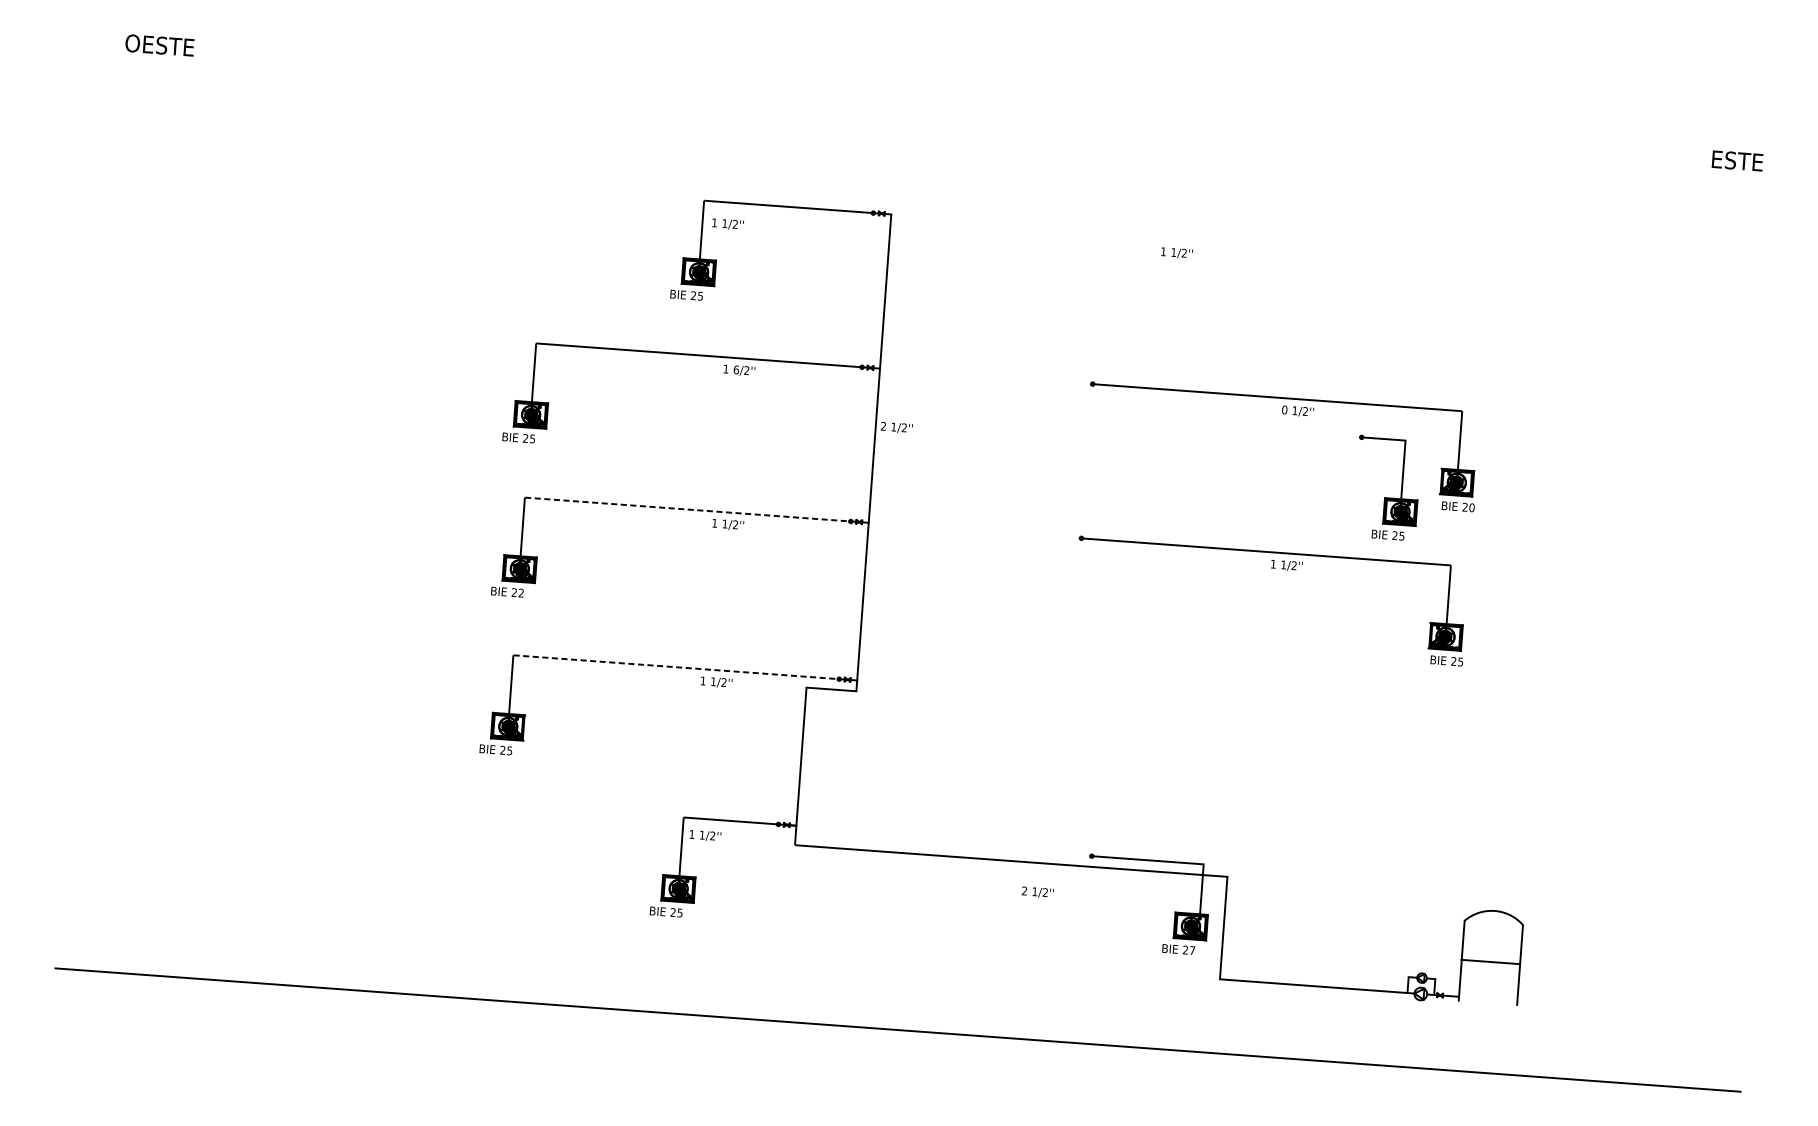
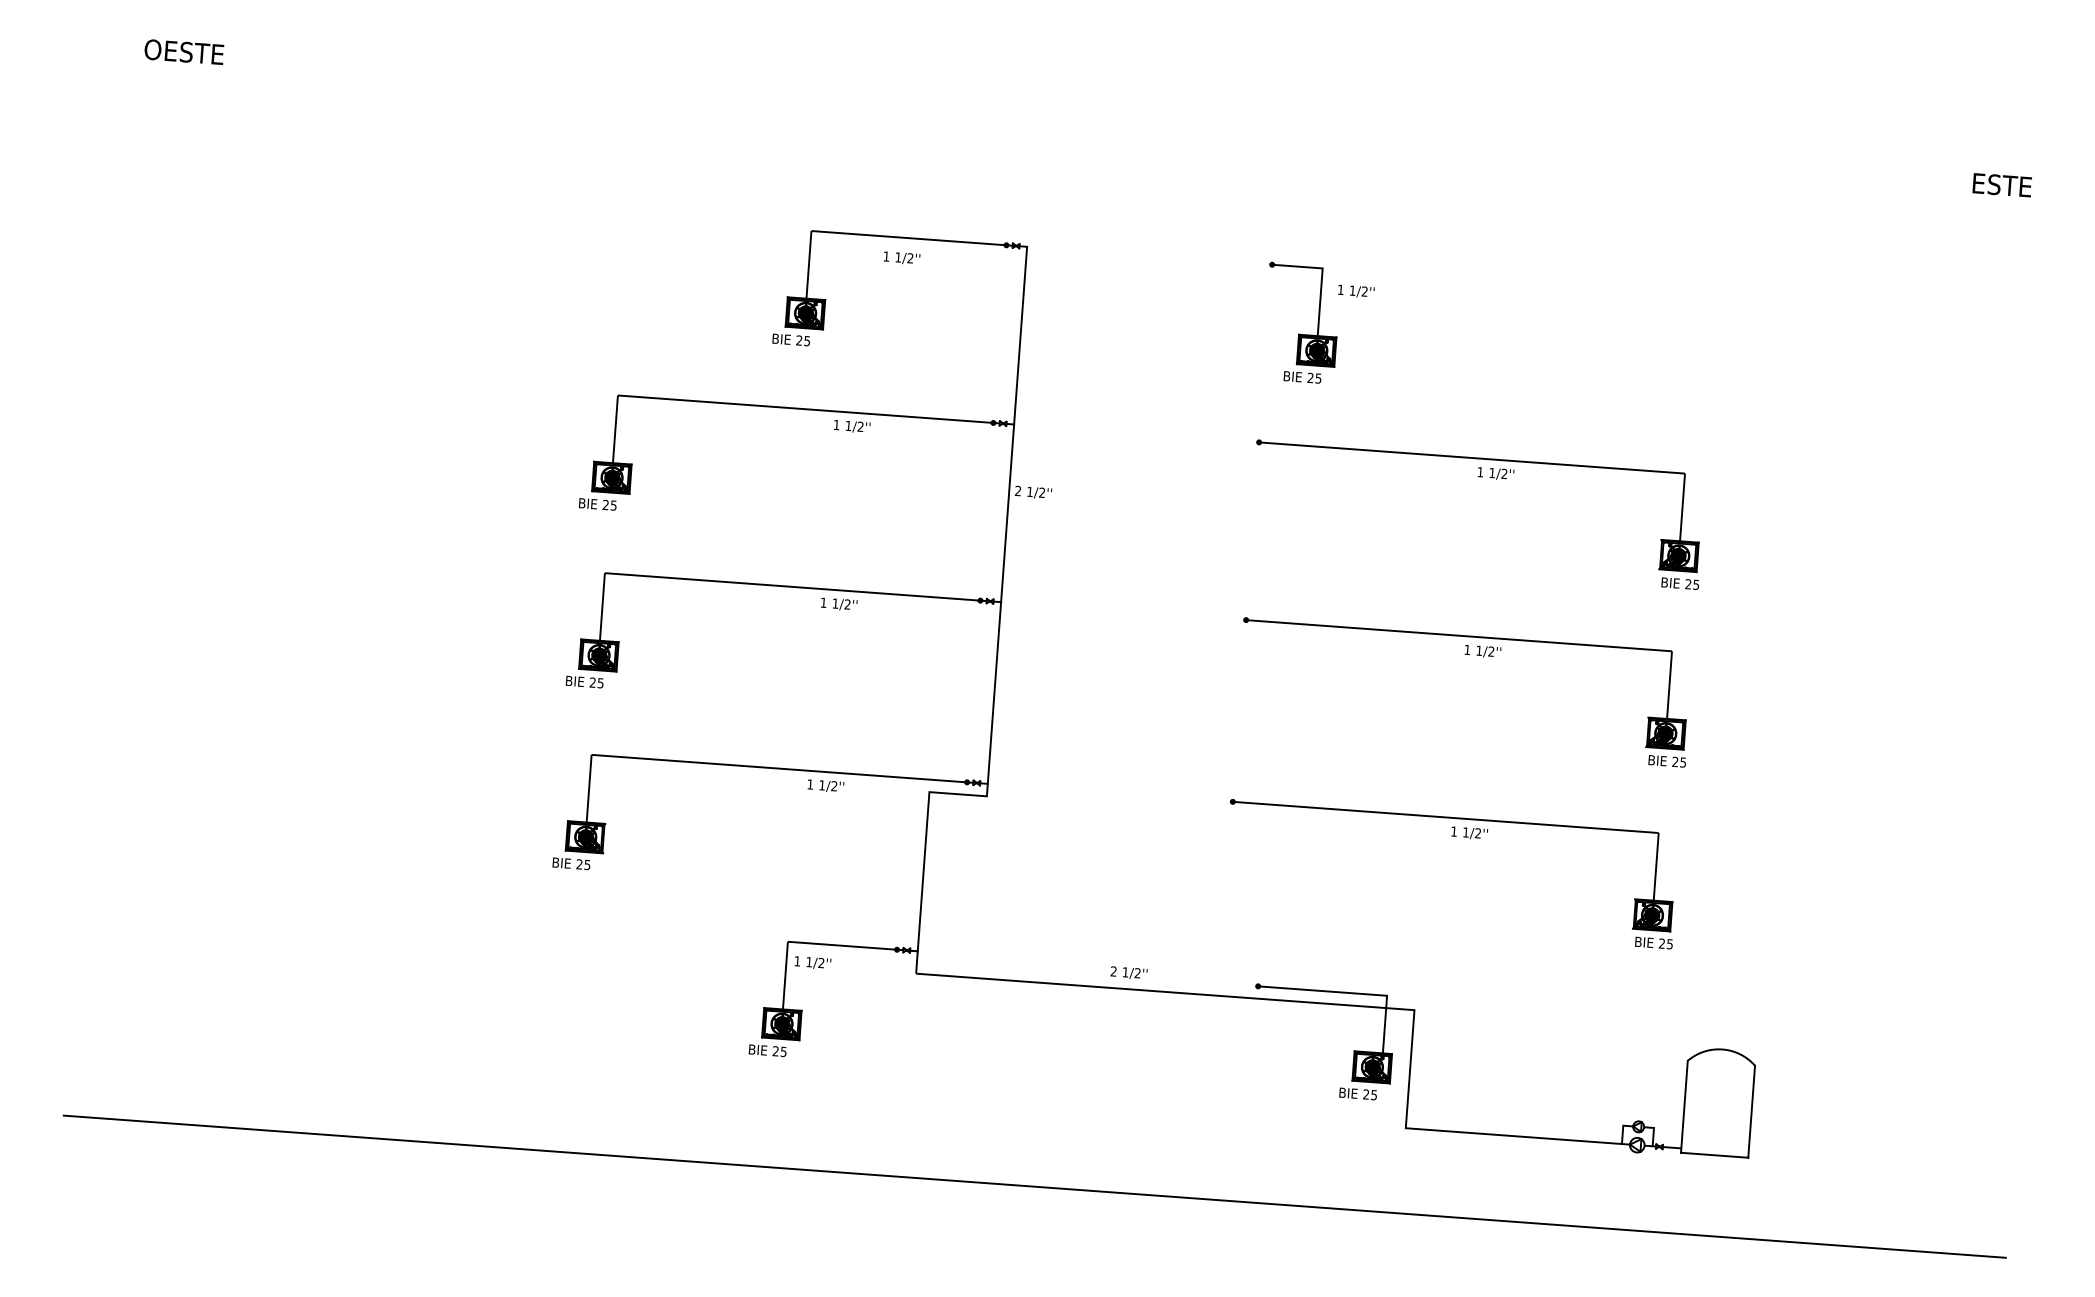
text: (728, 223) -> (902, 257), moved
text: (736, 369) -> (848, 425), 6/2'' -> 1/2''
text: (1284, 410) -> (1480, 472), 0 -> 1
part: (1385, 497) -> (1299, 333), moved
text: (1472, 507) -> (1696, 584), 20 -> 25
line: (690, 510) -> (795, 587), dashed -> solid
text: (521, 593) -> (600, 683), 22 -> 25
line: (679, 667) -> (782, 768), dashed -> solid
part: (1259, 726) -> (1451, 836), added
text: (1037, 891) -> (1128, 972), moved
text: (1192, 950) -> (1374, 1095), 27 -> 25
line: (1490, 961) -> (1714, 1154), moved

